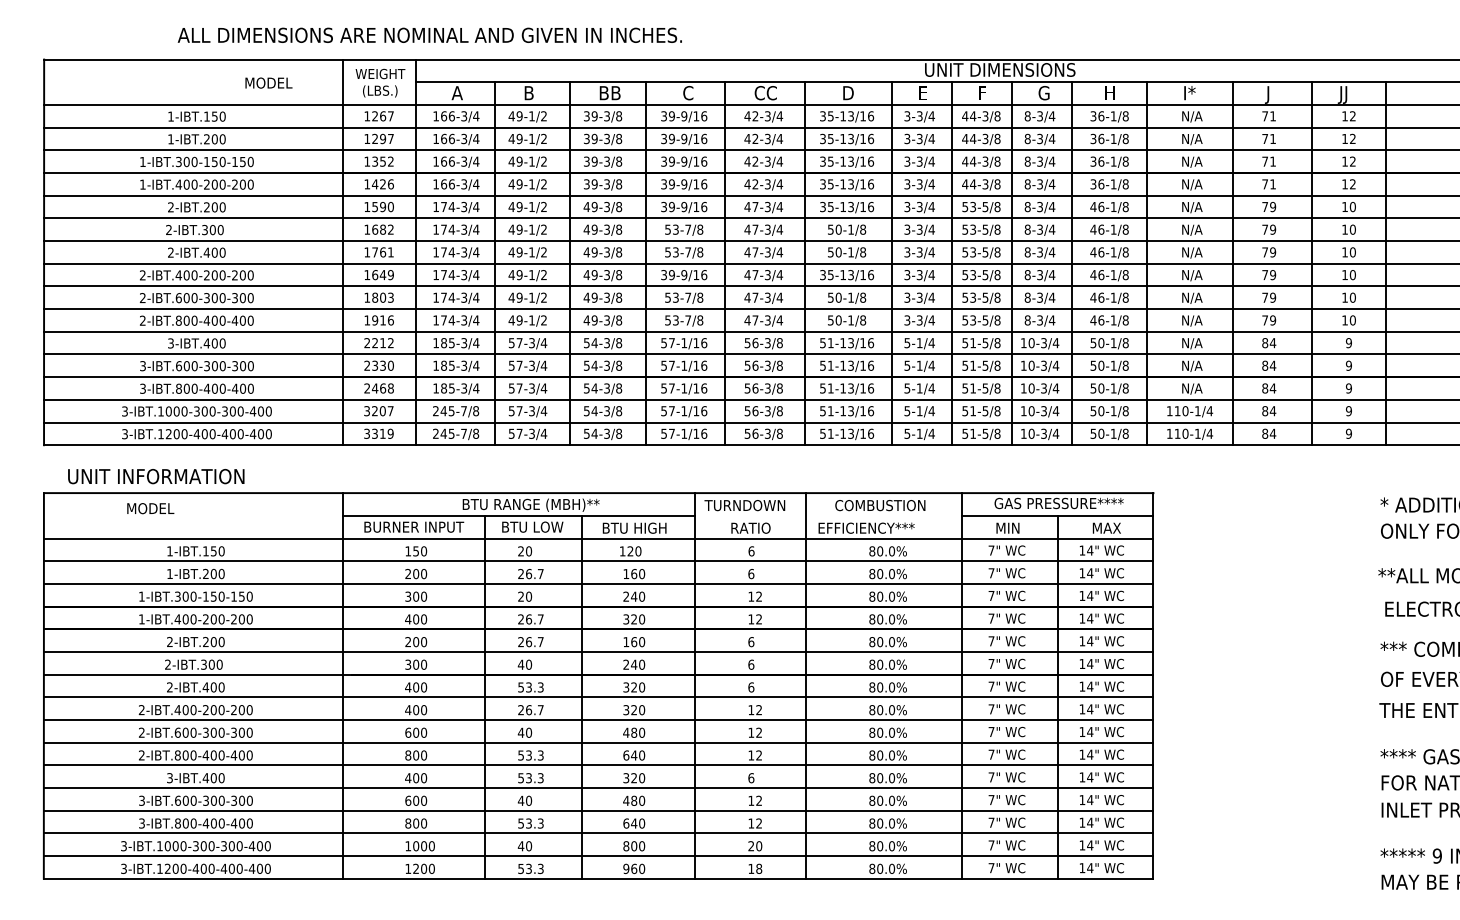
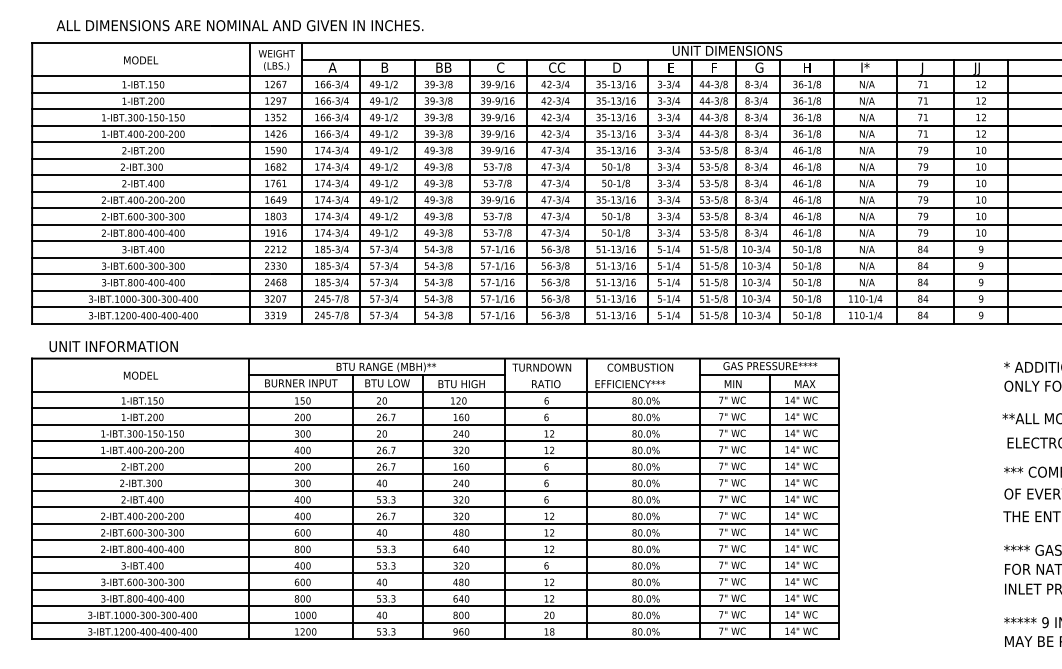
text: (429, 34) -> (239, 25), moved
text: (268, 82) -> (140, 59), moved
text: (150, 508) -> (140, 375), moved

